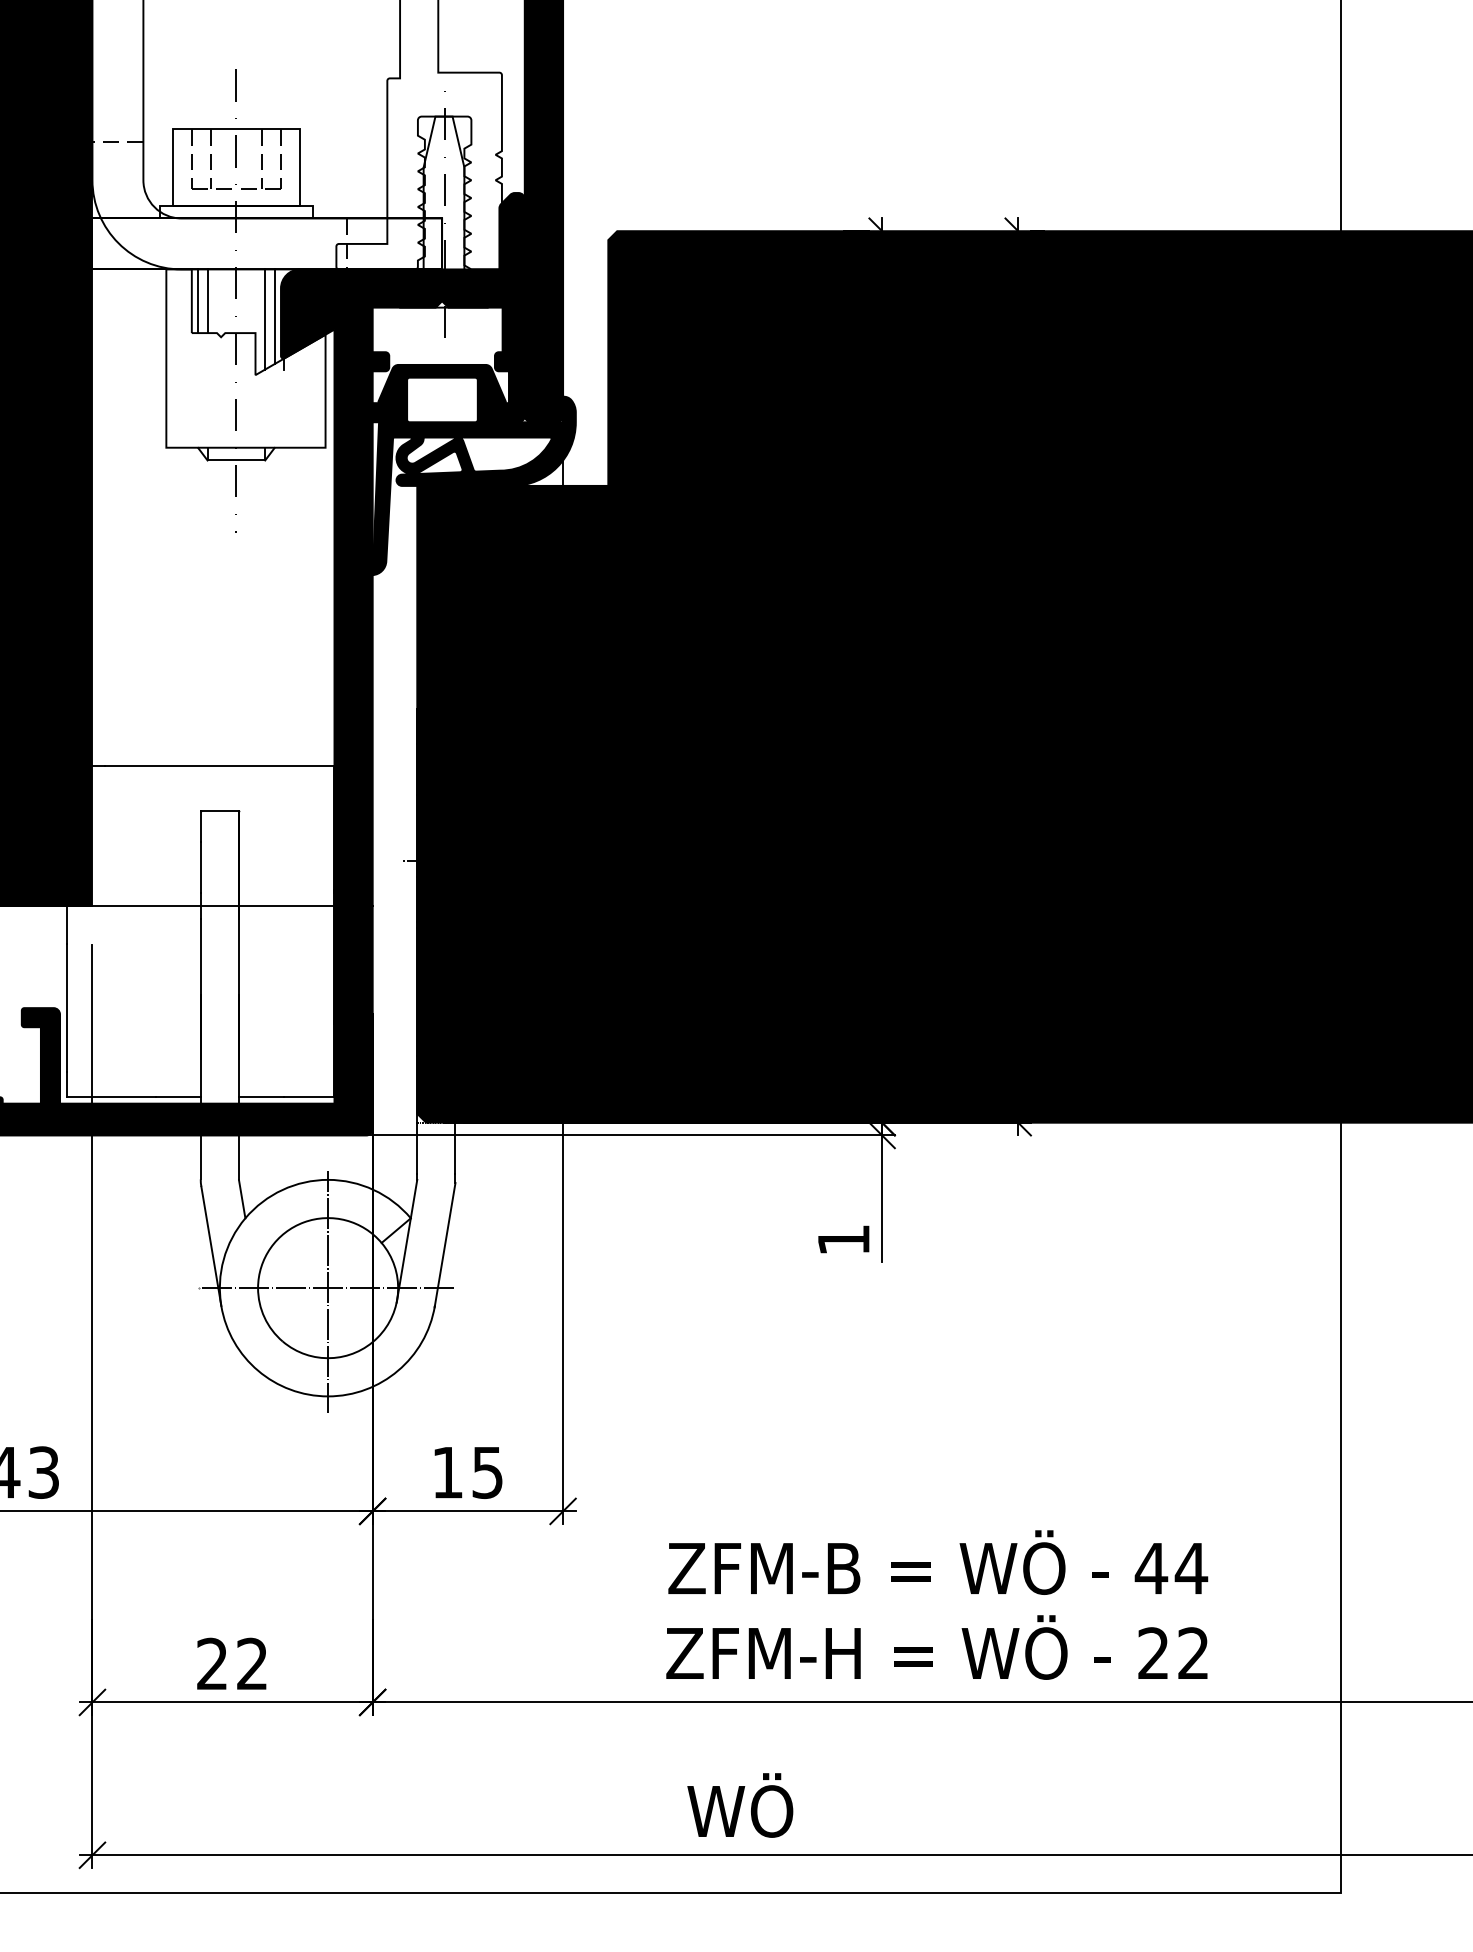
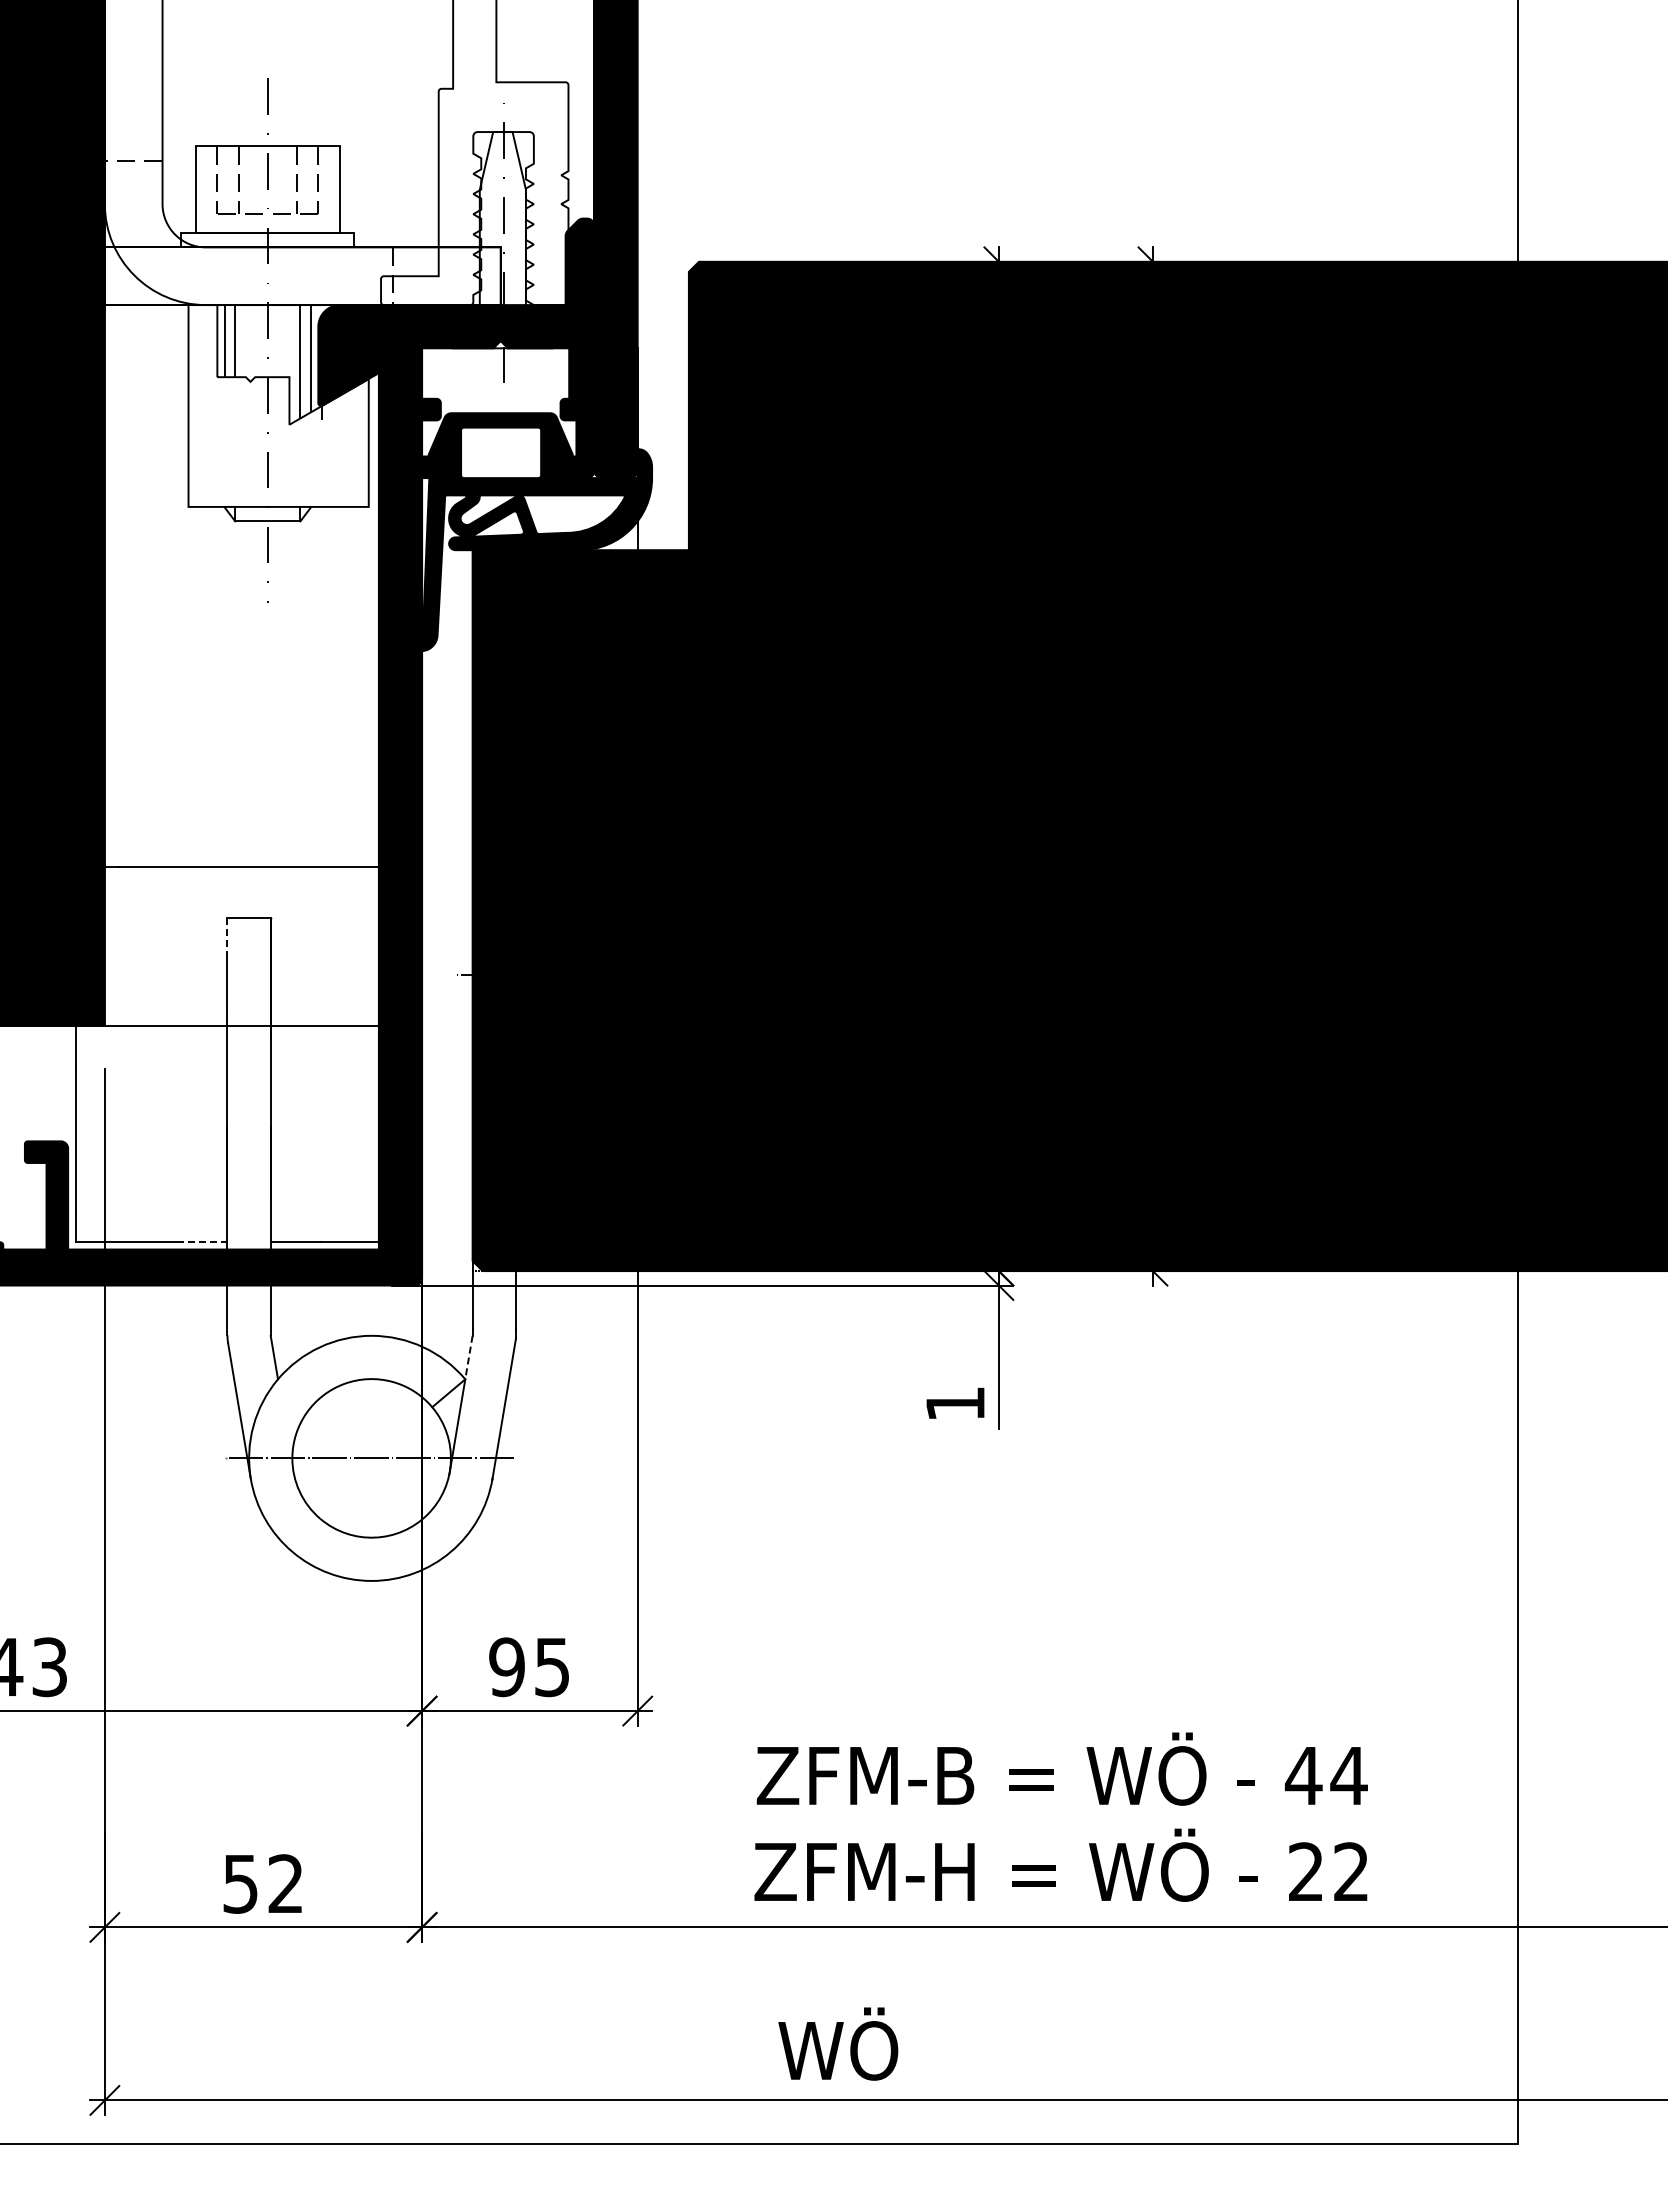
line: (200, 827) -> (227, 936), solid -> dashed
line: (178, 1097) -> (202, 1242), solid -> dashed
line: (413, 1199) -> (468, 1358), solid -> dashed
line: (327, 1292) -> (371, 1463), removed
text: (447, 1472) -> (506, 1667), 15 -> 95
text: (212, 1663) -> (240, 1883), 22 -> 52

